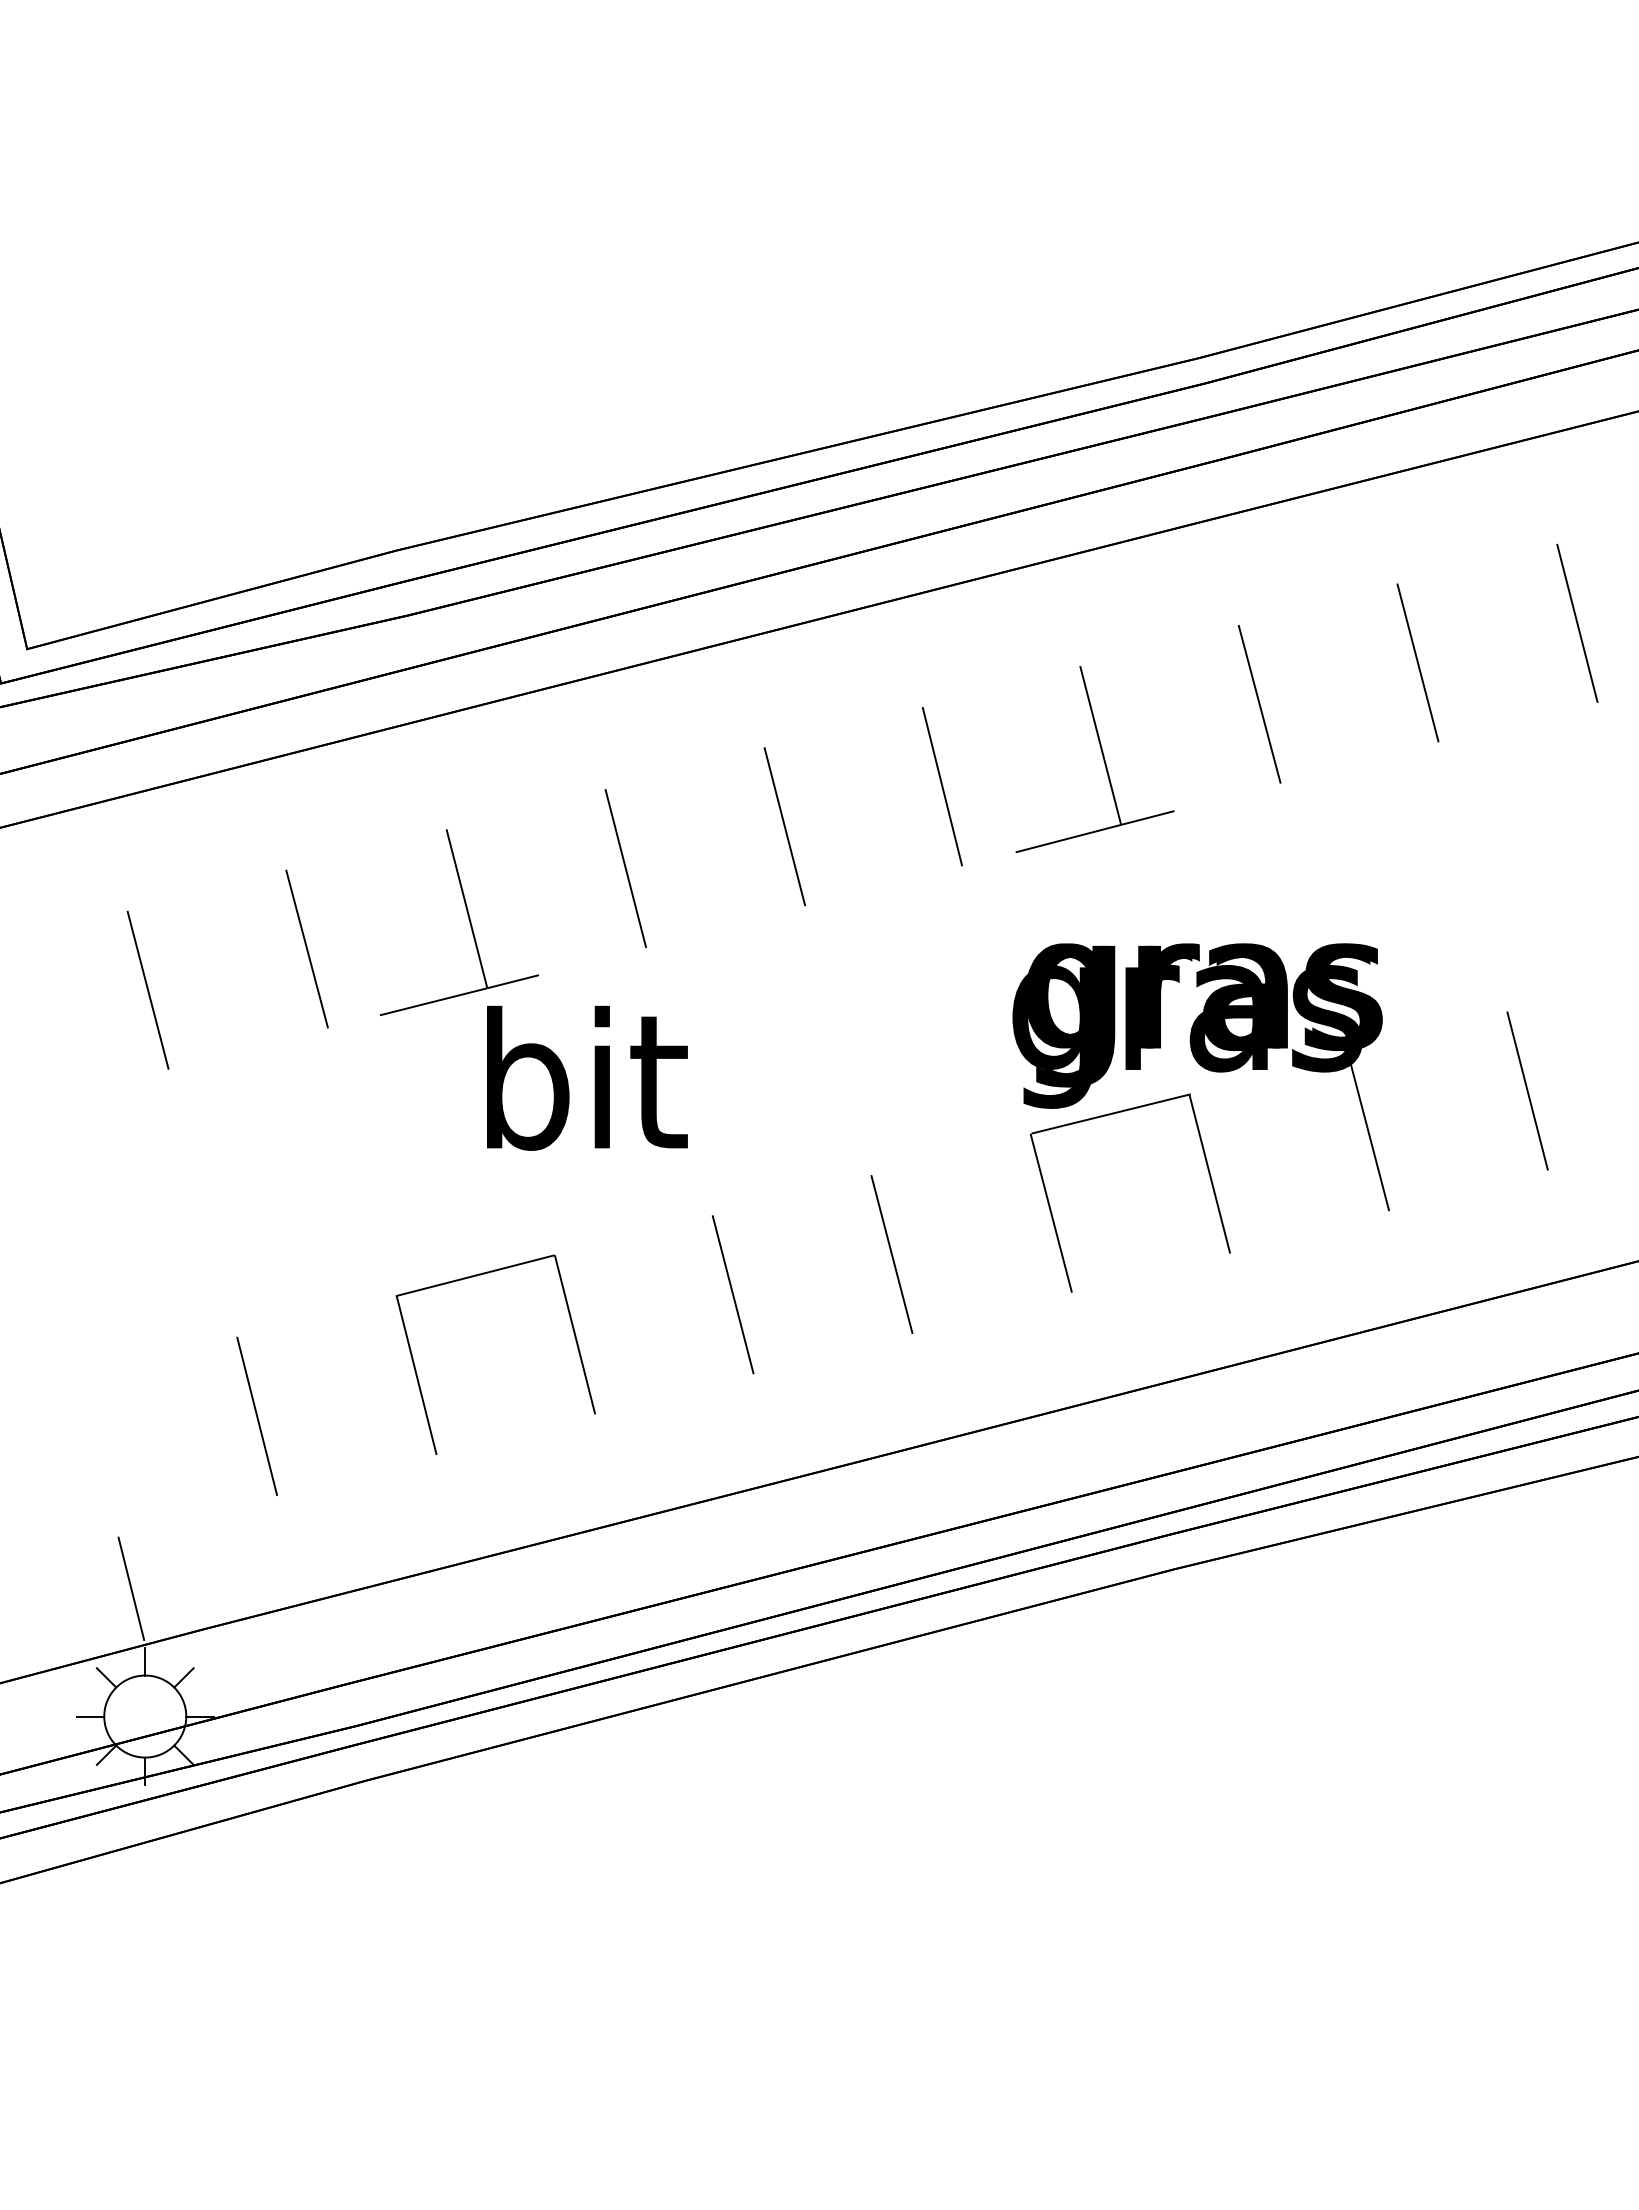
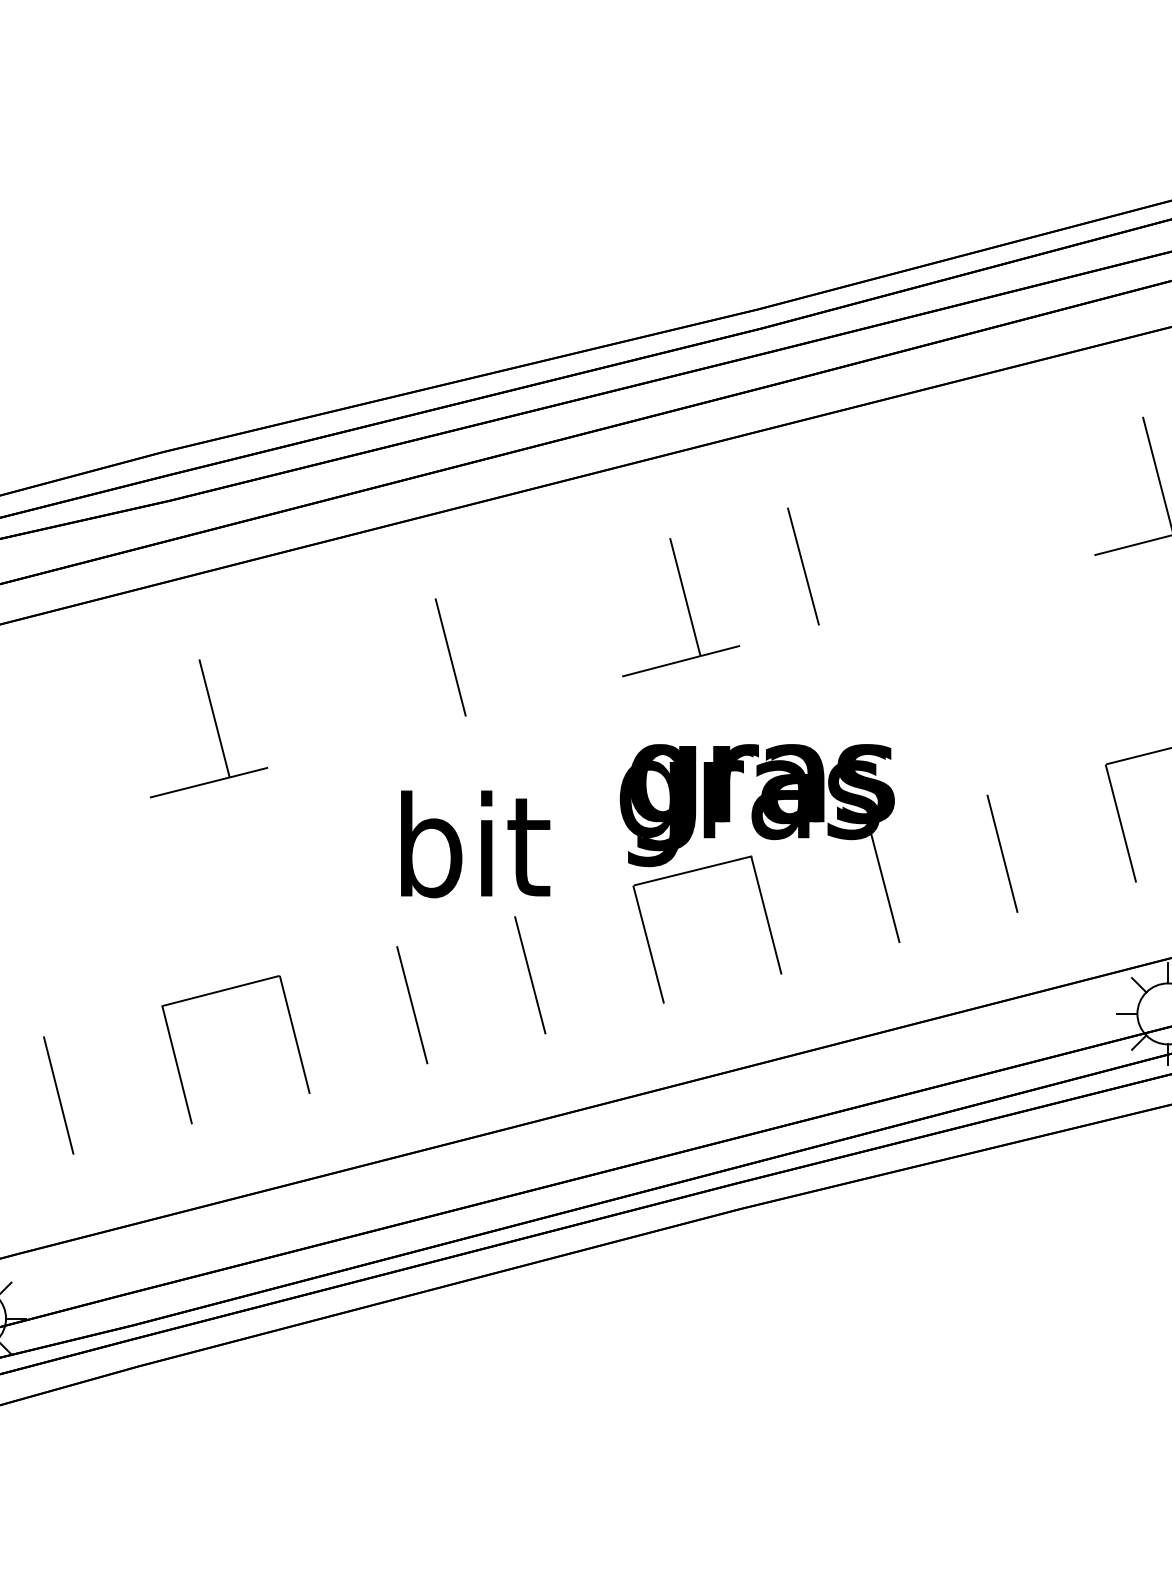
line: (1577, 622) -> (1039, 505), removed
line: (1417, 662) -> (920, 535), removed
line: (941, 786) -> (567, 627), removed
line: (625, 868) -> (332, 688), removed
line: (306, 948) -> (95, 747), removed
text: (587, 1077) -> (475, 843), moved

